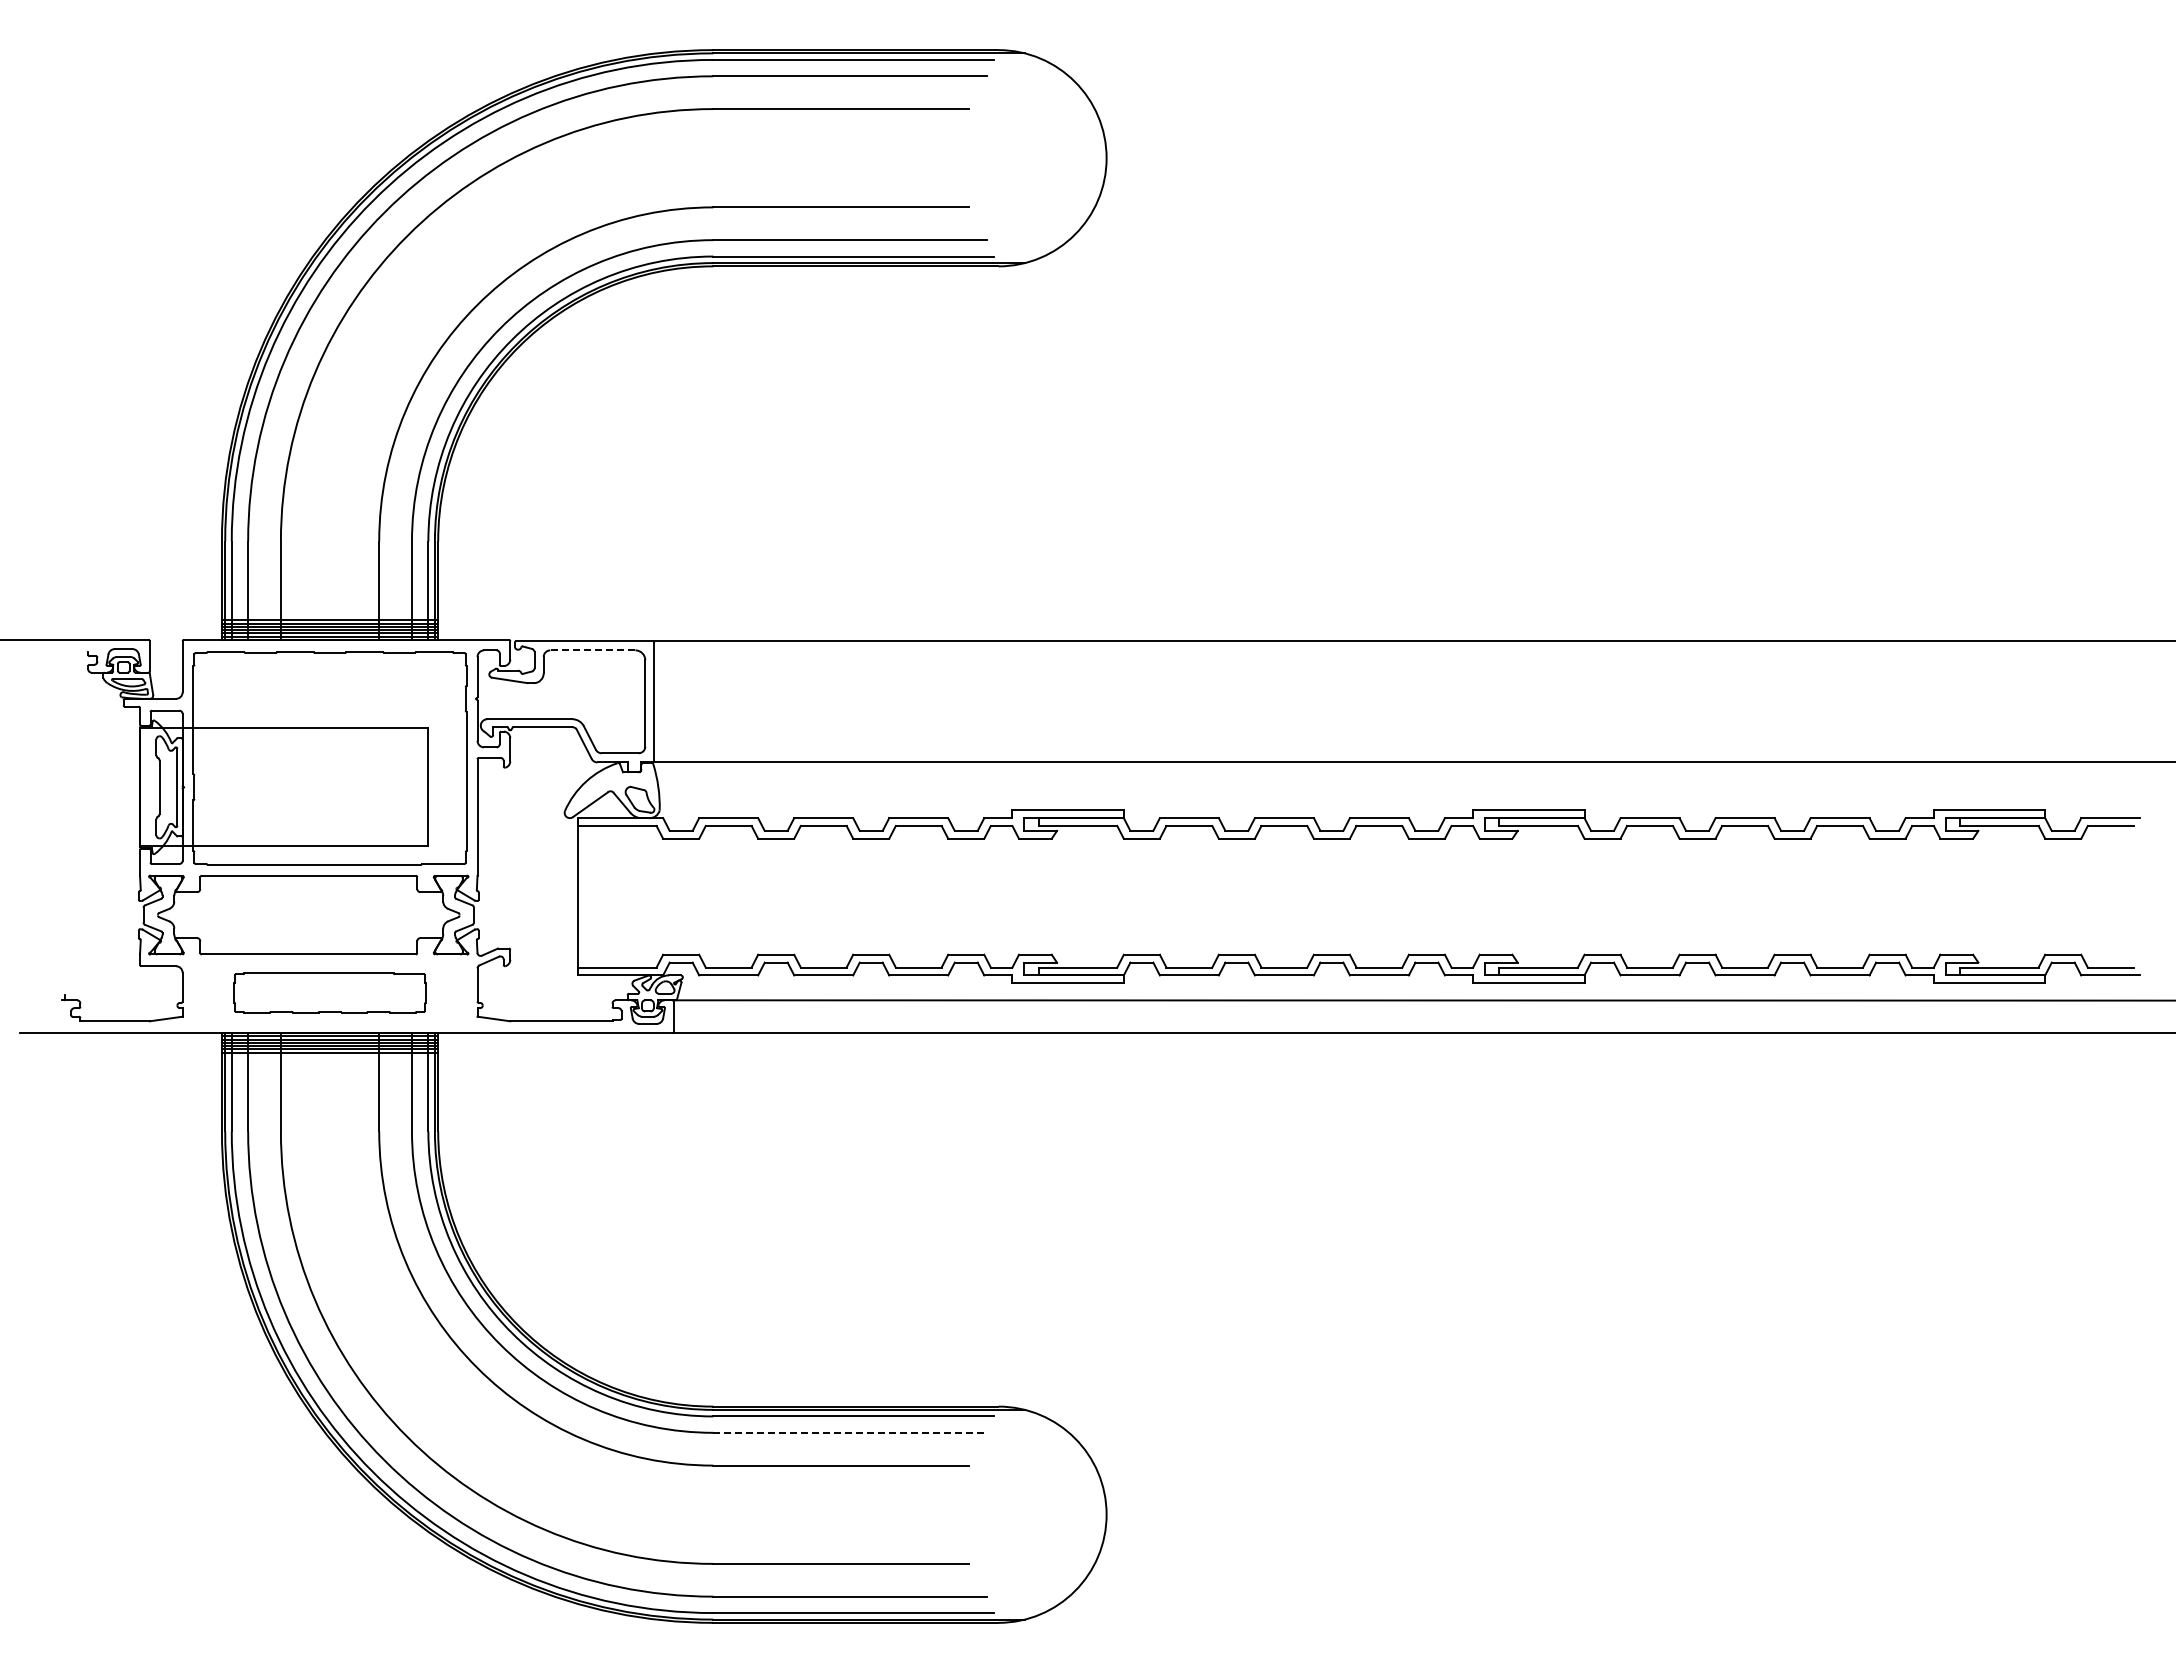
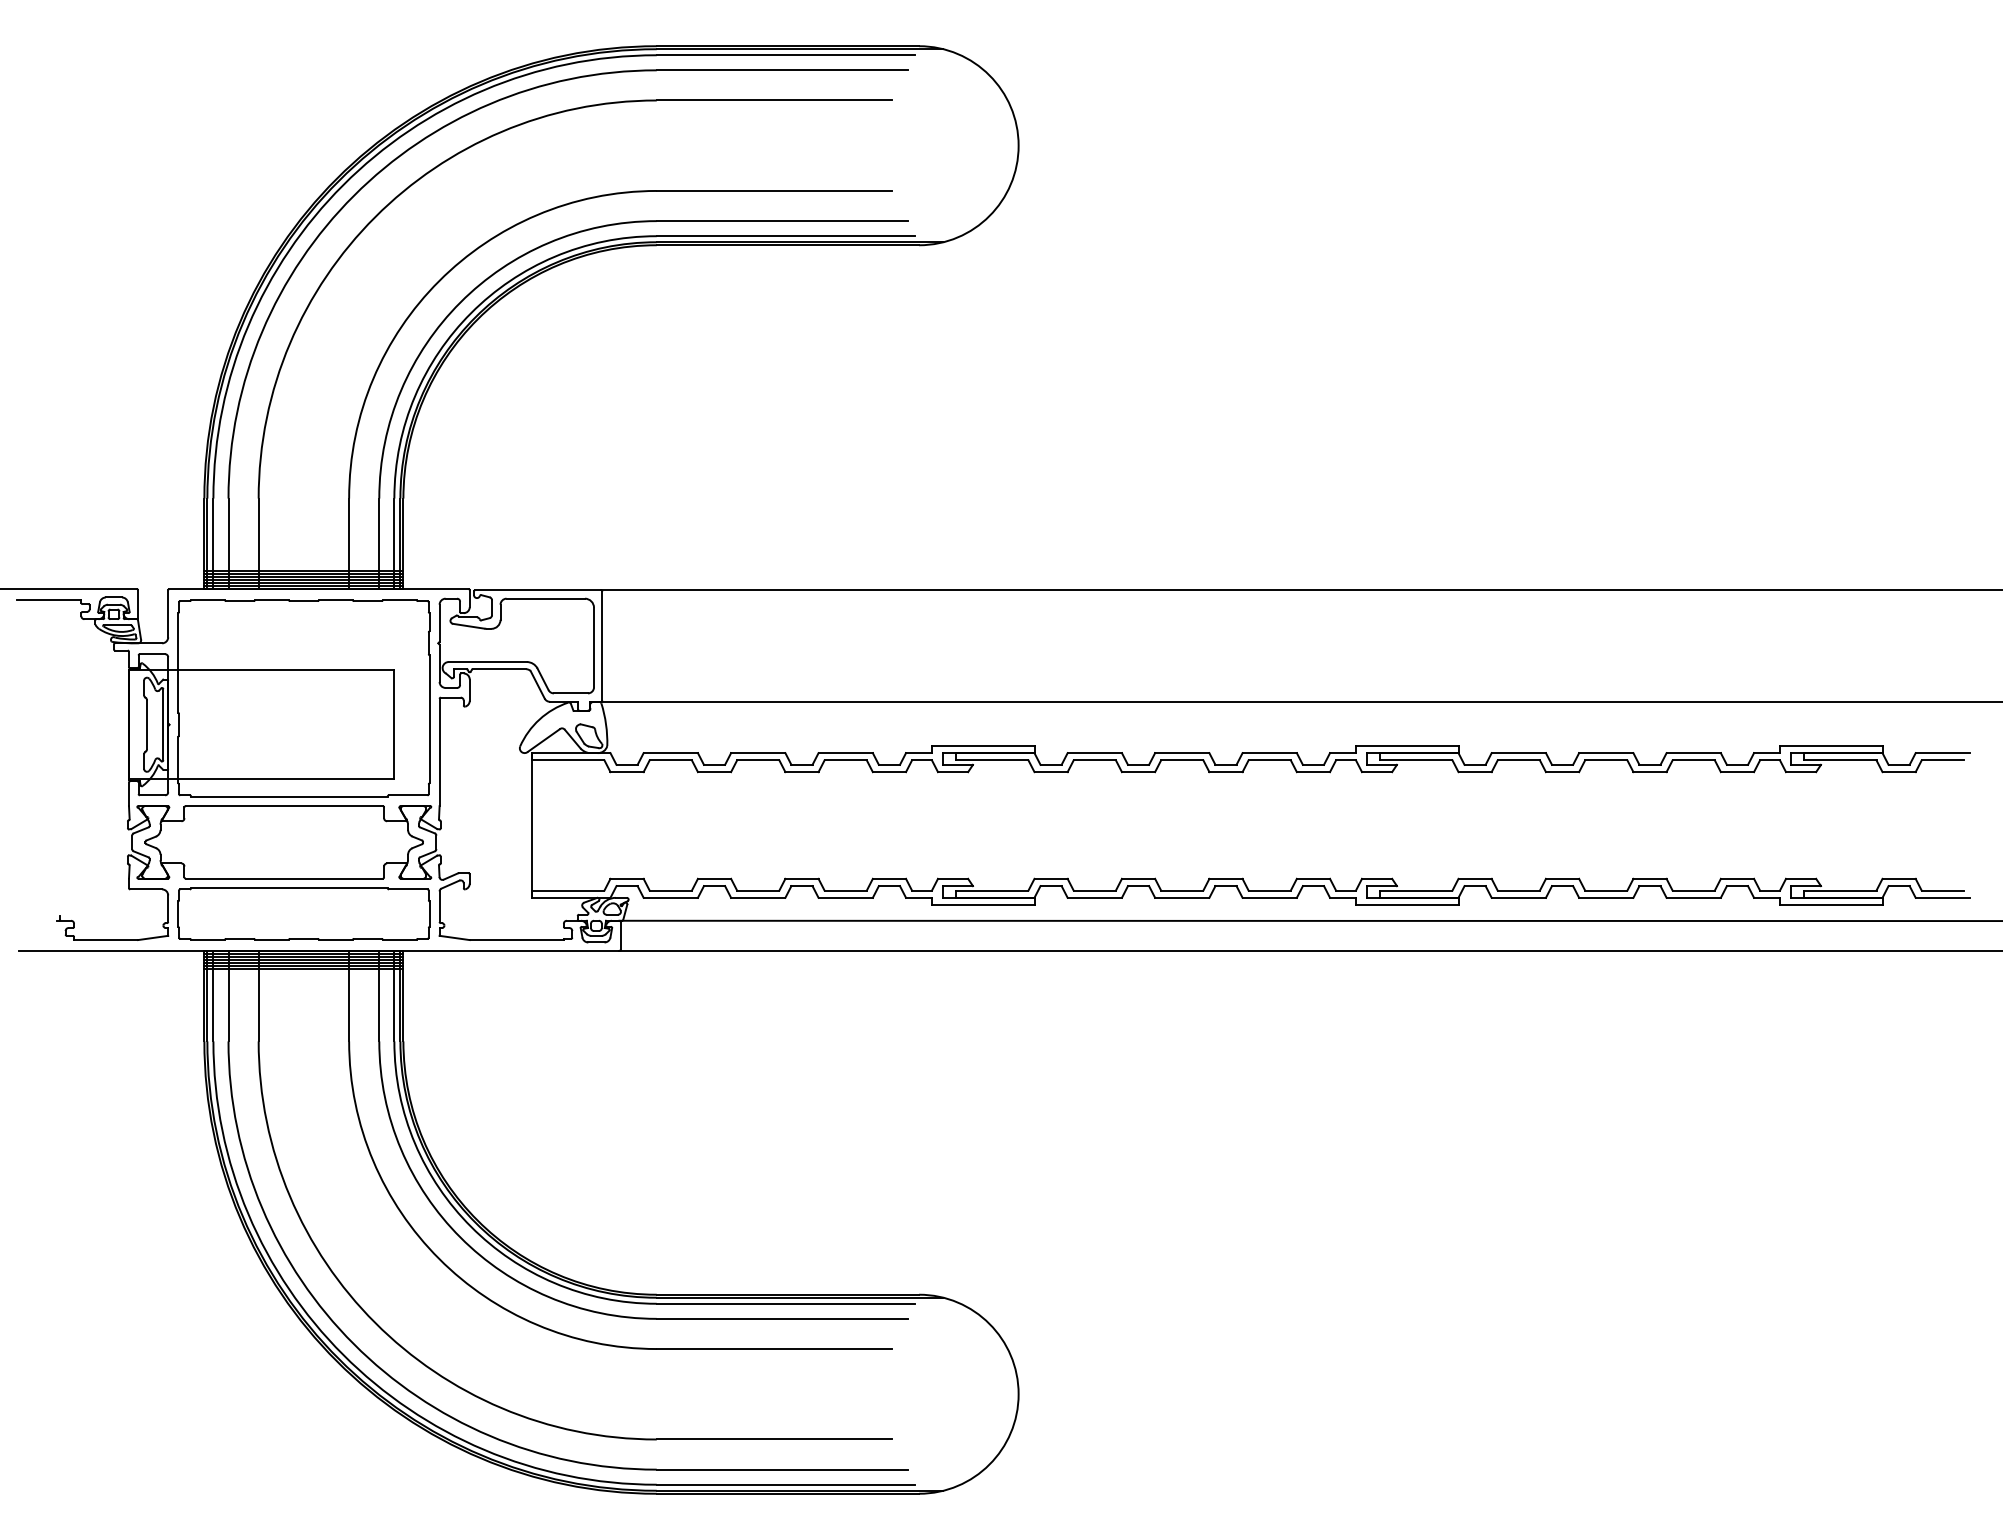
line: (592, 650) -> (545, 598), dashed -> solid
line: (53, 651) -> (49, 599), added
part: (329, 992) -> (303, 913), size x1.43
line: (850, 1432) -> (782, 1318), dashed -> solid

